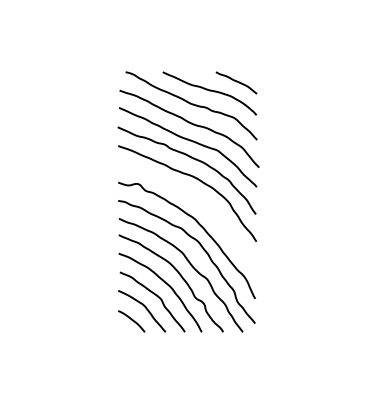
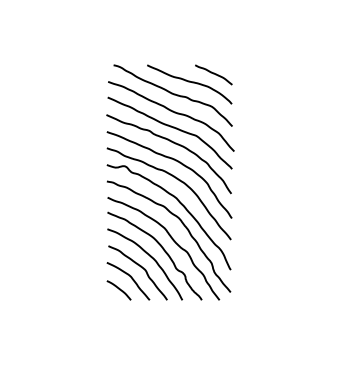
curve: (196, 199) -> (177, 180), added

